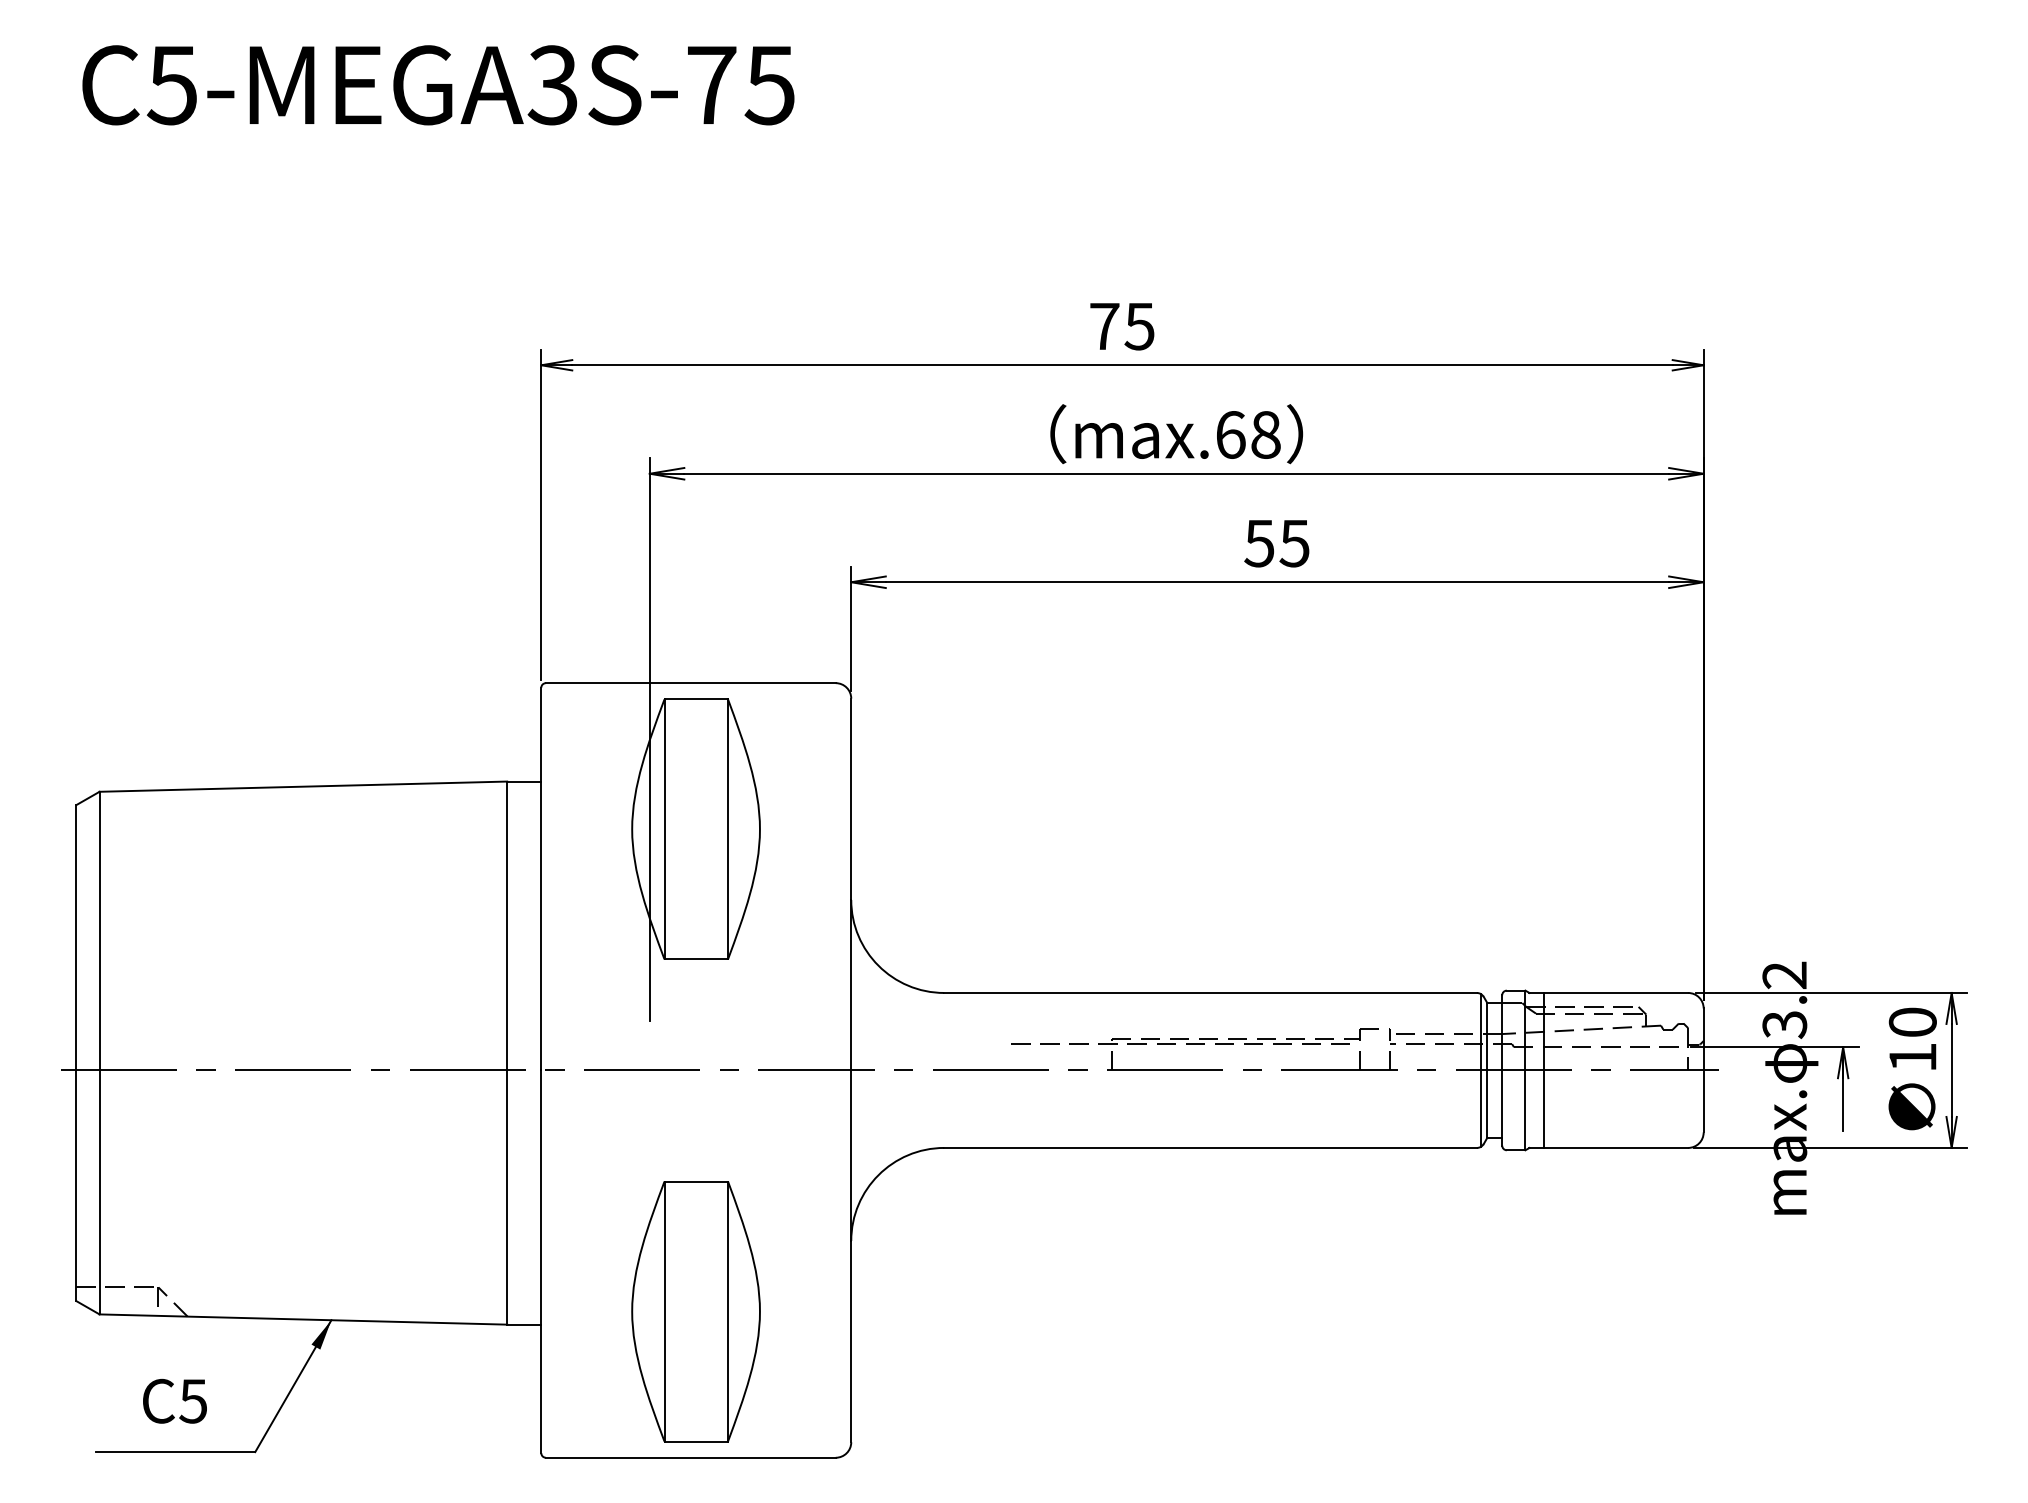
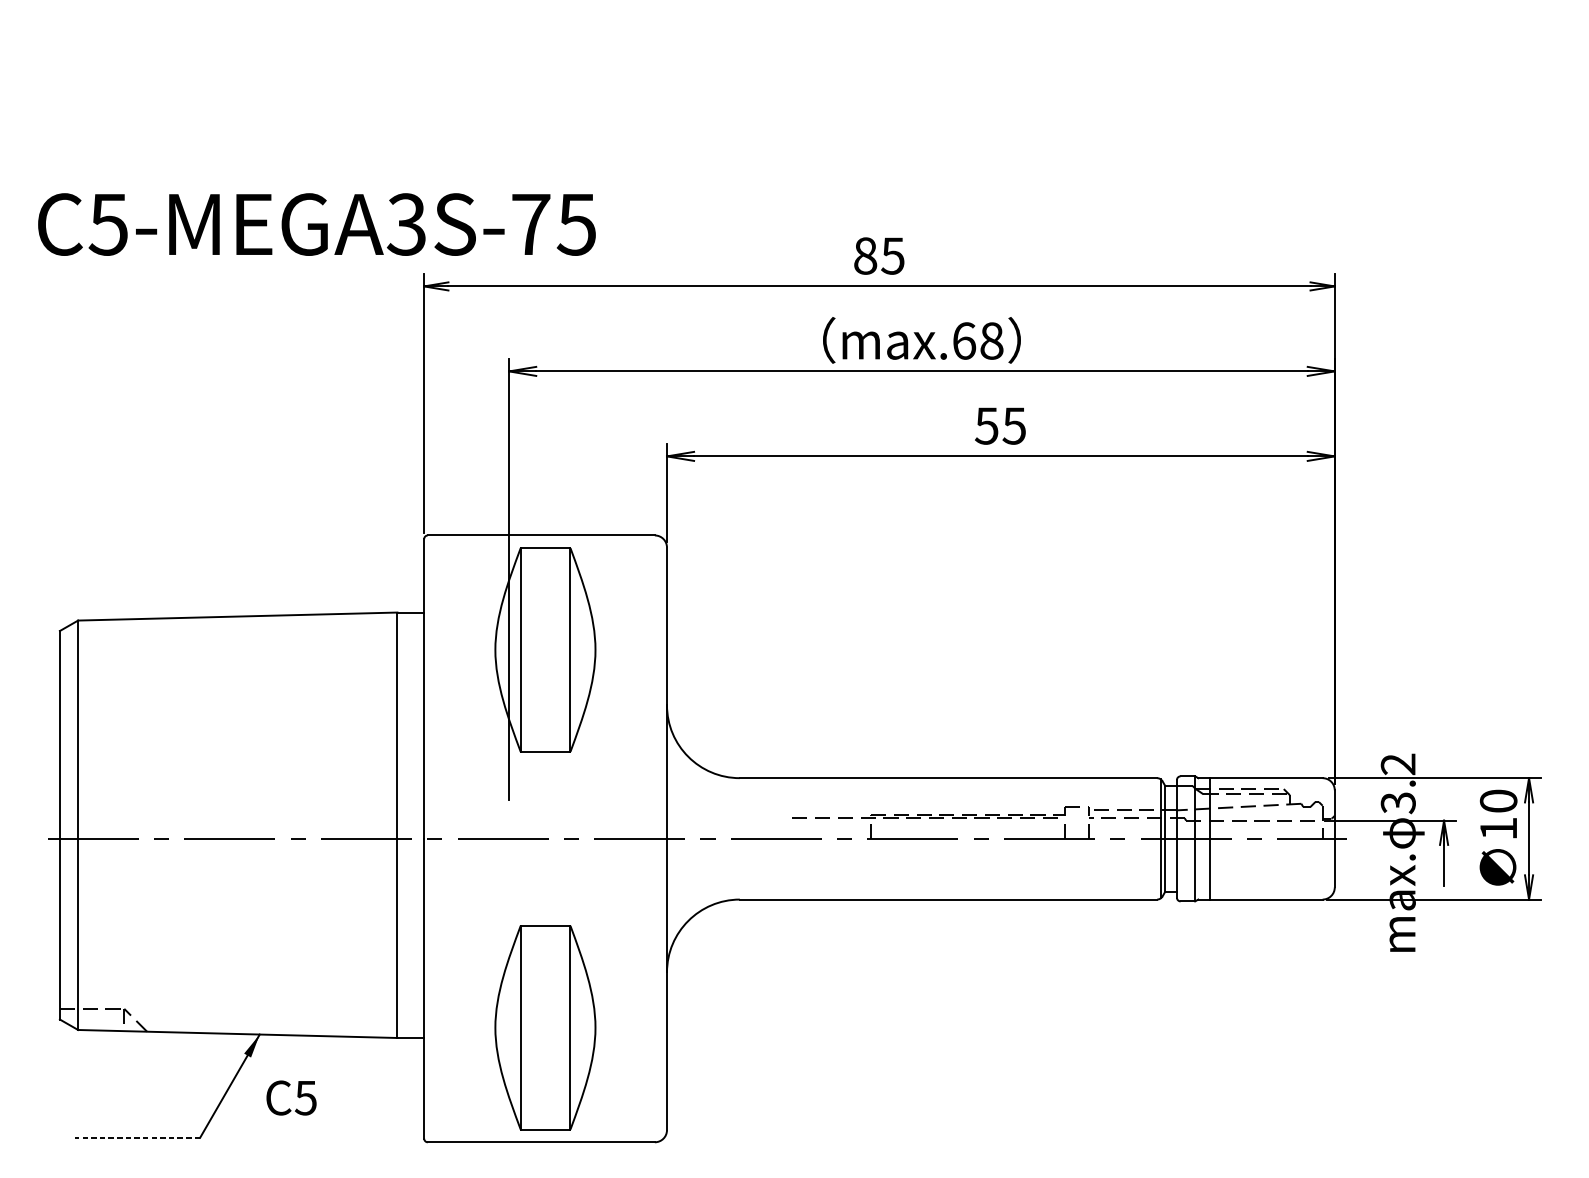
text: (438, 85) -> (317, 224), moved
text: (1104, 326) -> (865, 256), 75 -> 85
text: (174, 1400) -> (291, 1097), moved
line: (175, 1452) -> (137, 1138), solid -> dashed

